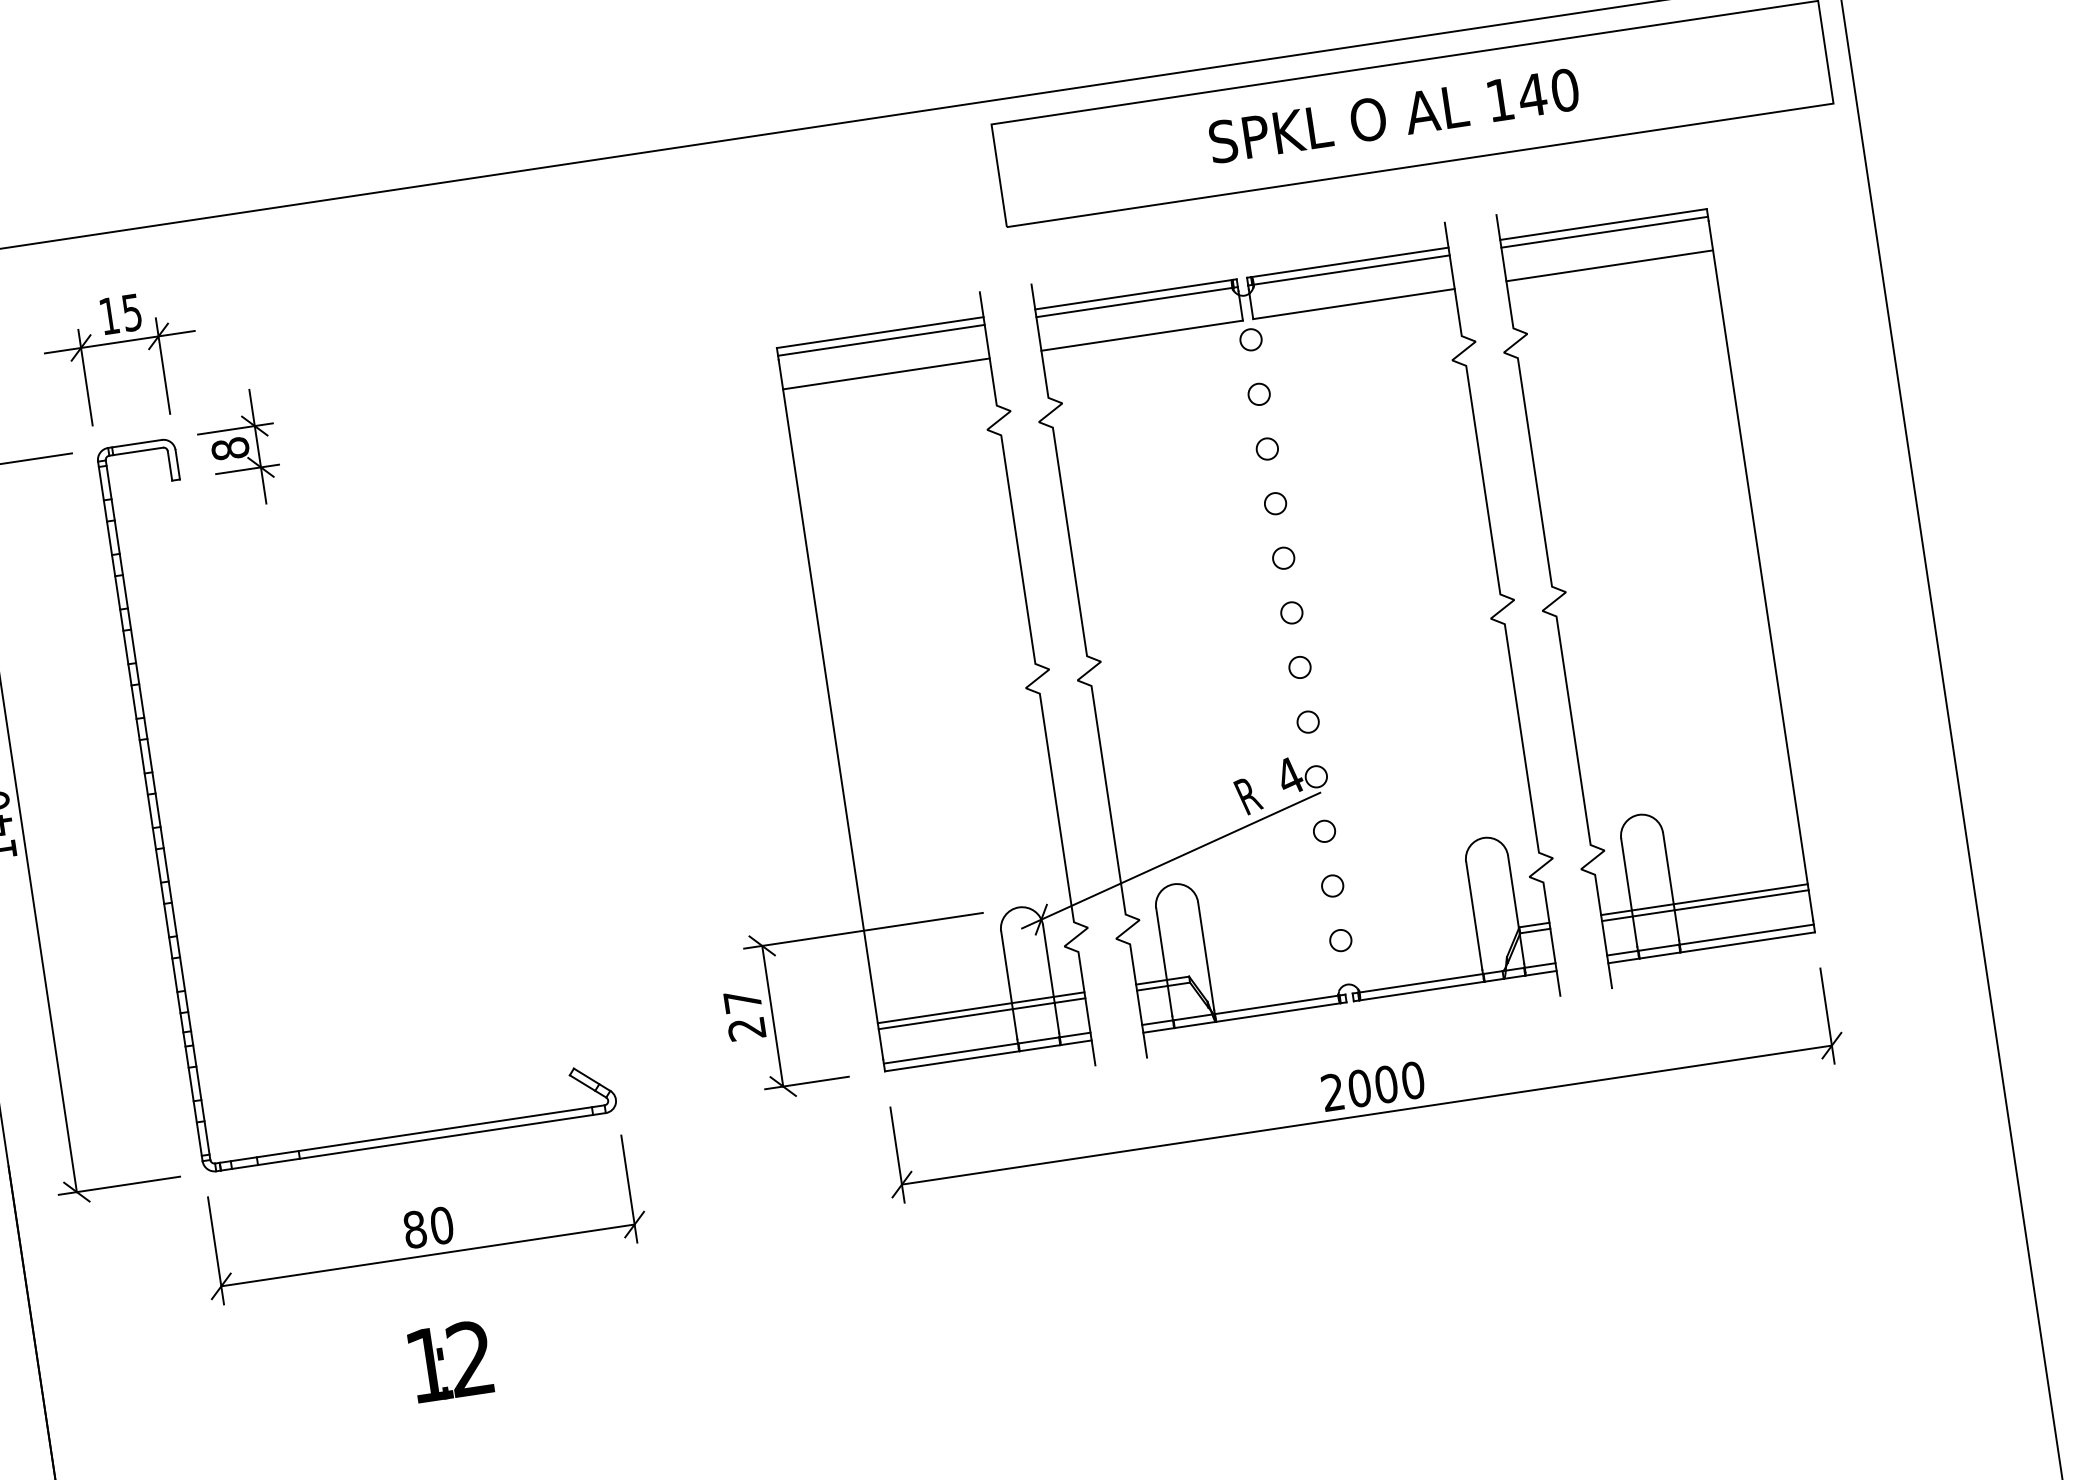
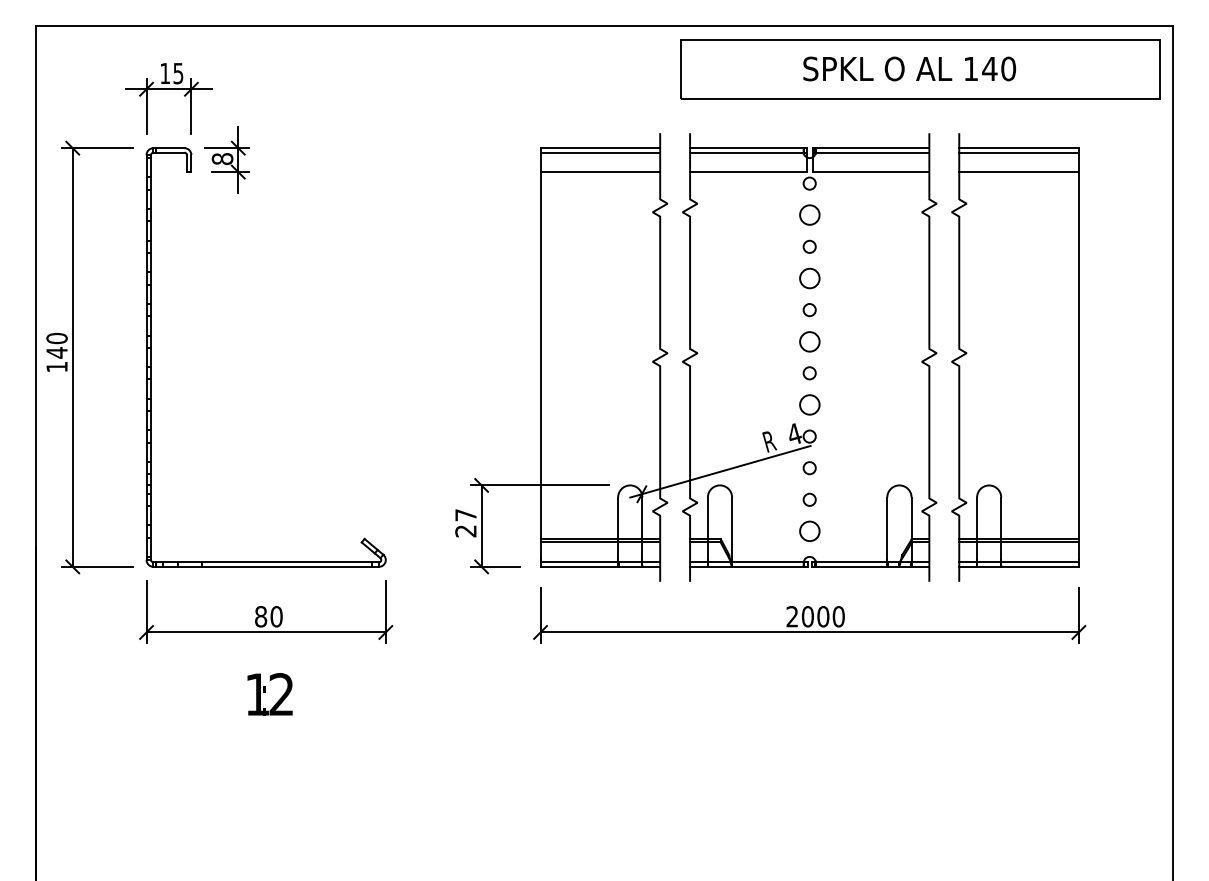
circle: (1258, 394) -> (809, 215), size x1.6
circle: (1275, 503) -> (809, 278), size x1.6
circle: (1291, 612) -> (809, 341), size x1.6
circle: (1307, 721) -> (809, 404), size x1.6
circle: (1340, 940) -> (809, 531), size x1.6

